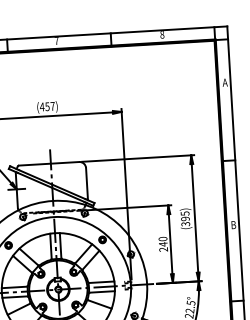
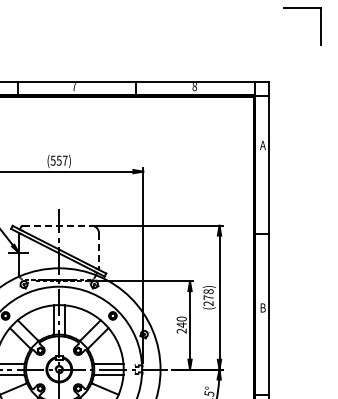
text: (41, 106) -> (52, 160), (457) -> (557)
line: (49, 163) -> (57, 225), solid -> dashed
line: (87, 184) -> (99, 251), solid -> dashed
text: (185, 218) -> (208, 297), (395) -> (278)

